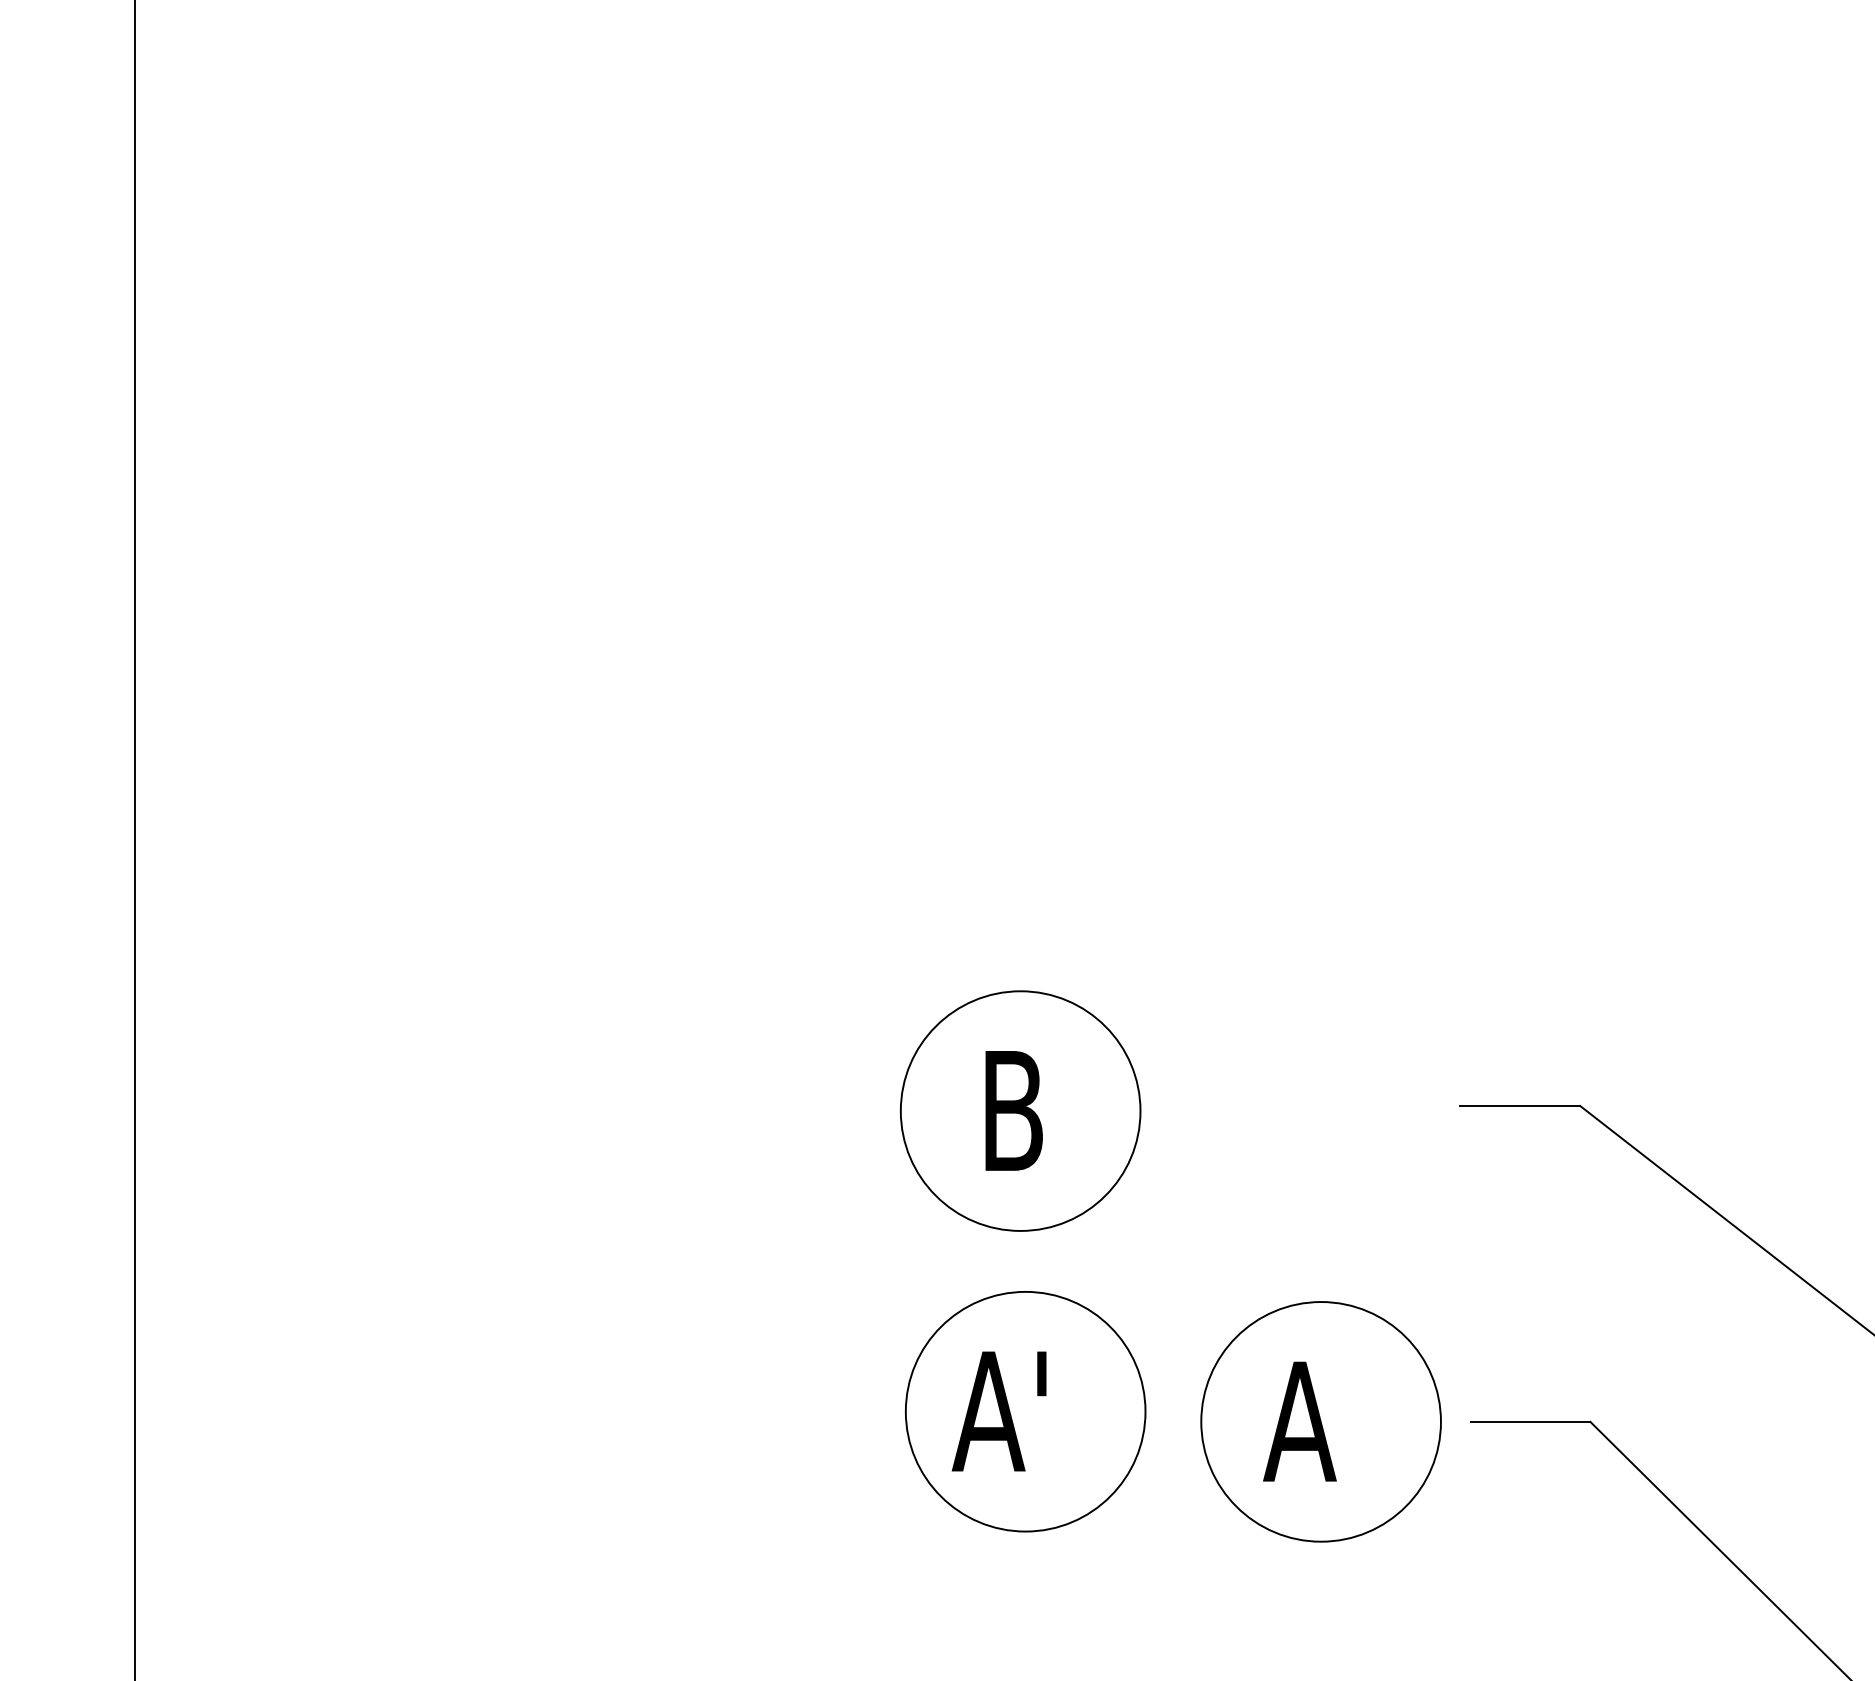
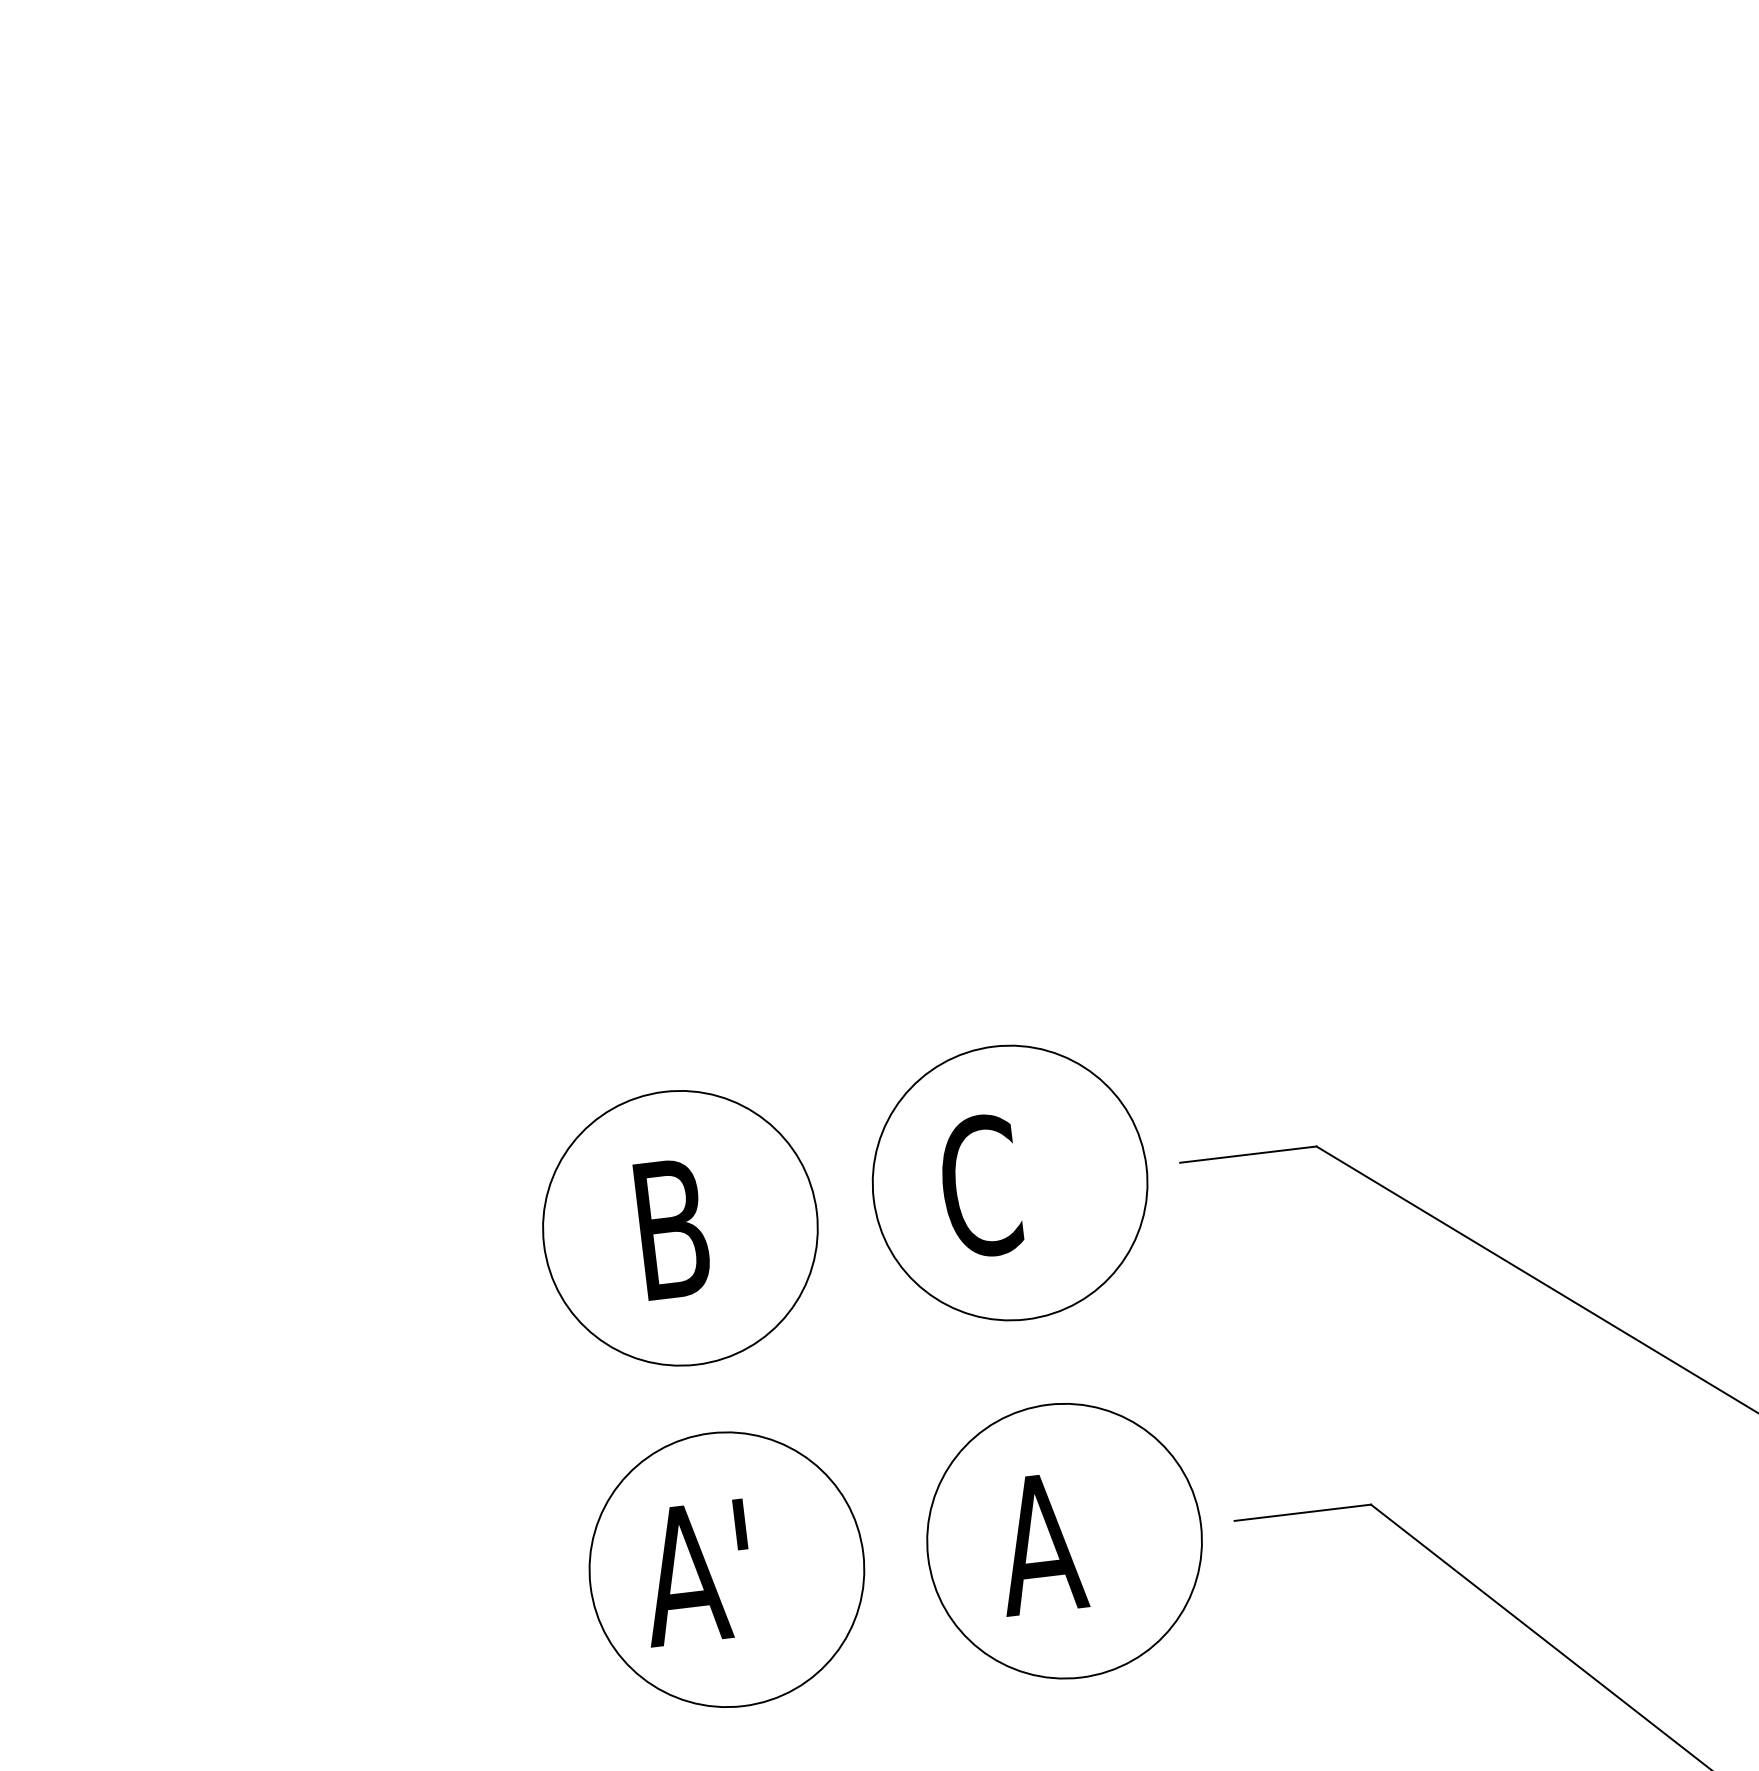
part: (1310, 1105) -> (1009, 1182), added

